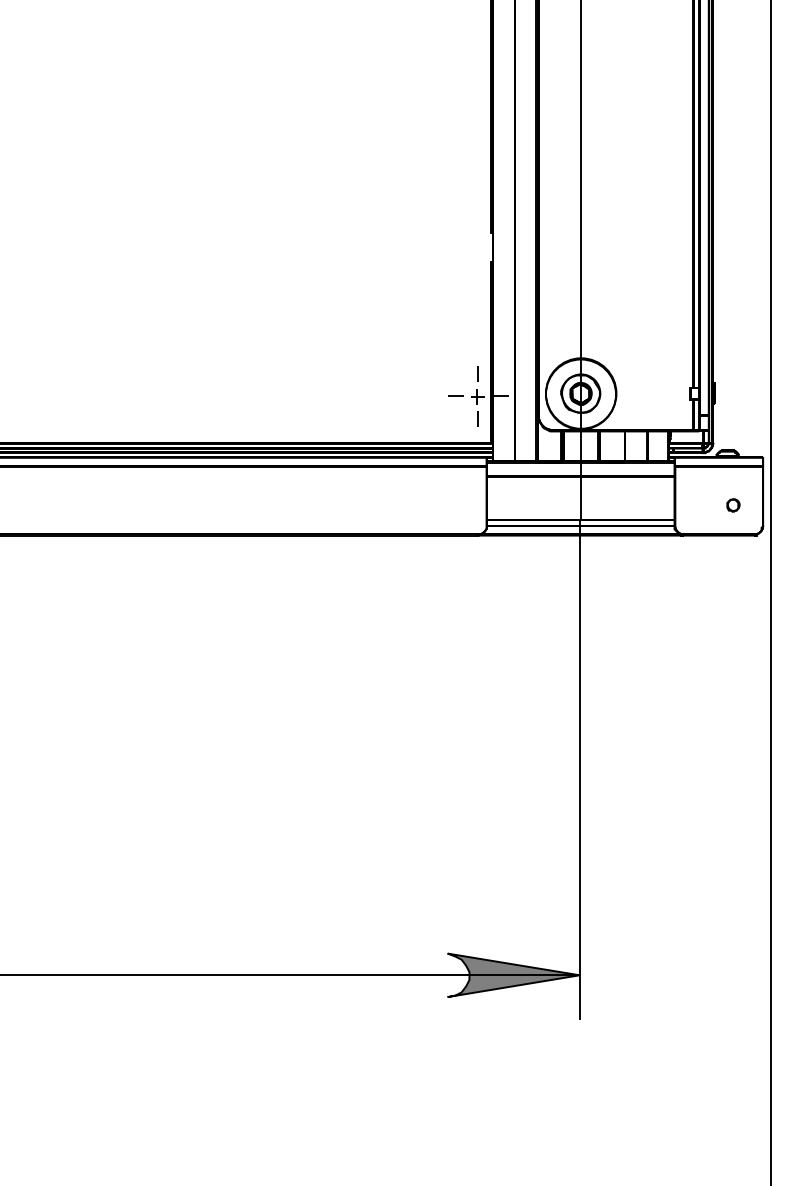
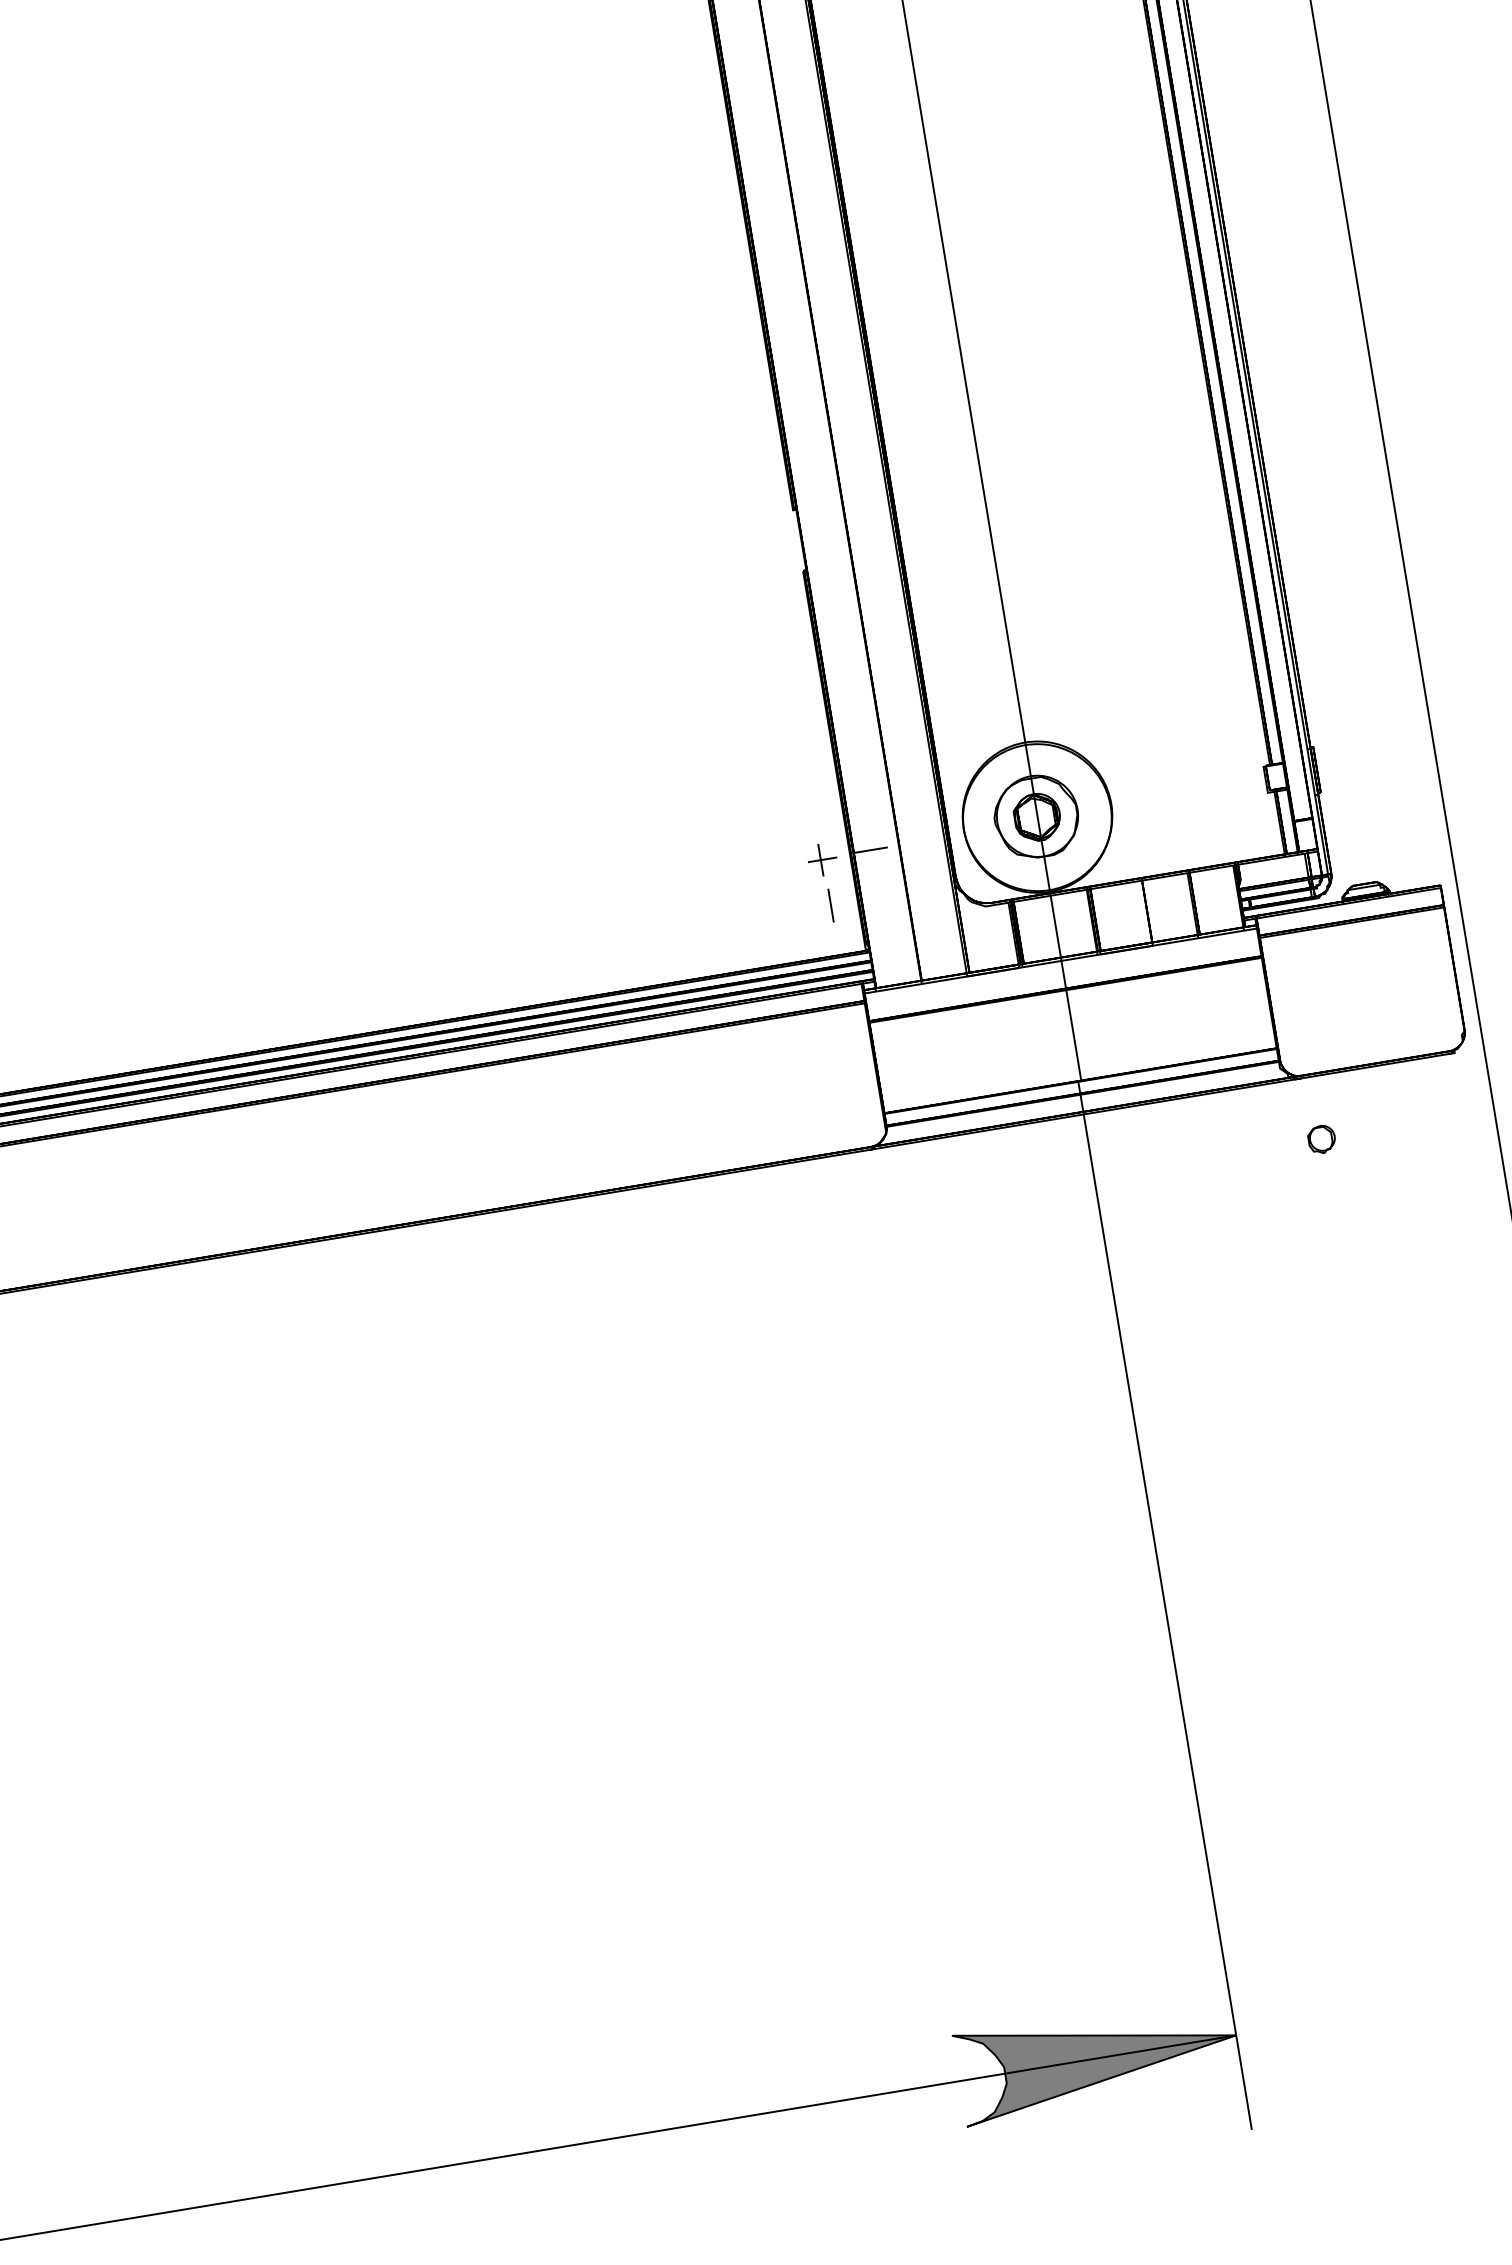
line: (477, 373) -> (813, 810), removed
line: (455, 395) -> (774, 864), removed
part: (733, 505) -> (1321, 1139), moved

